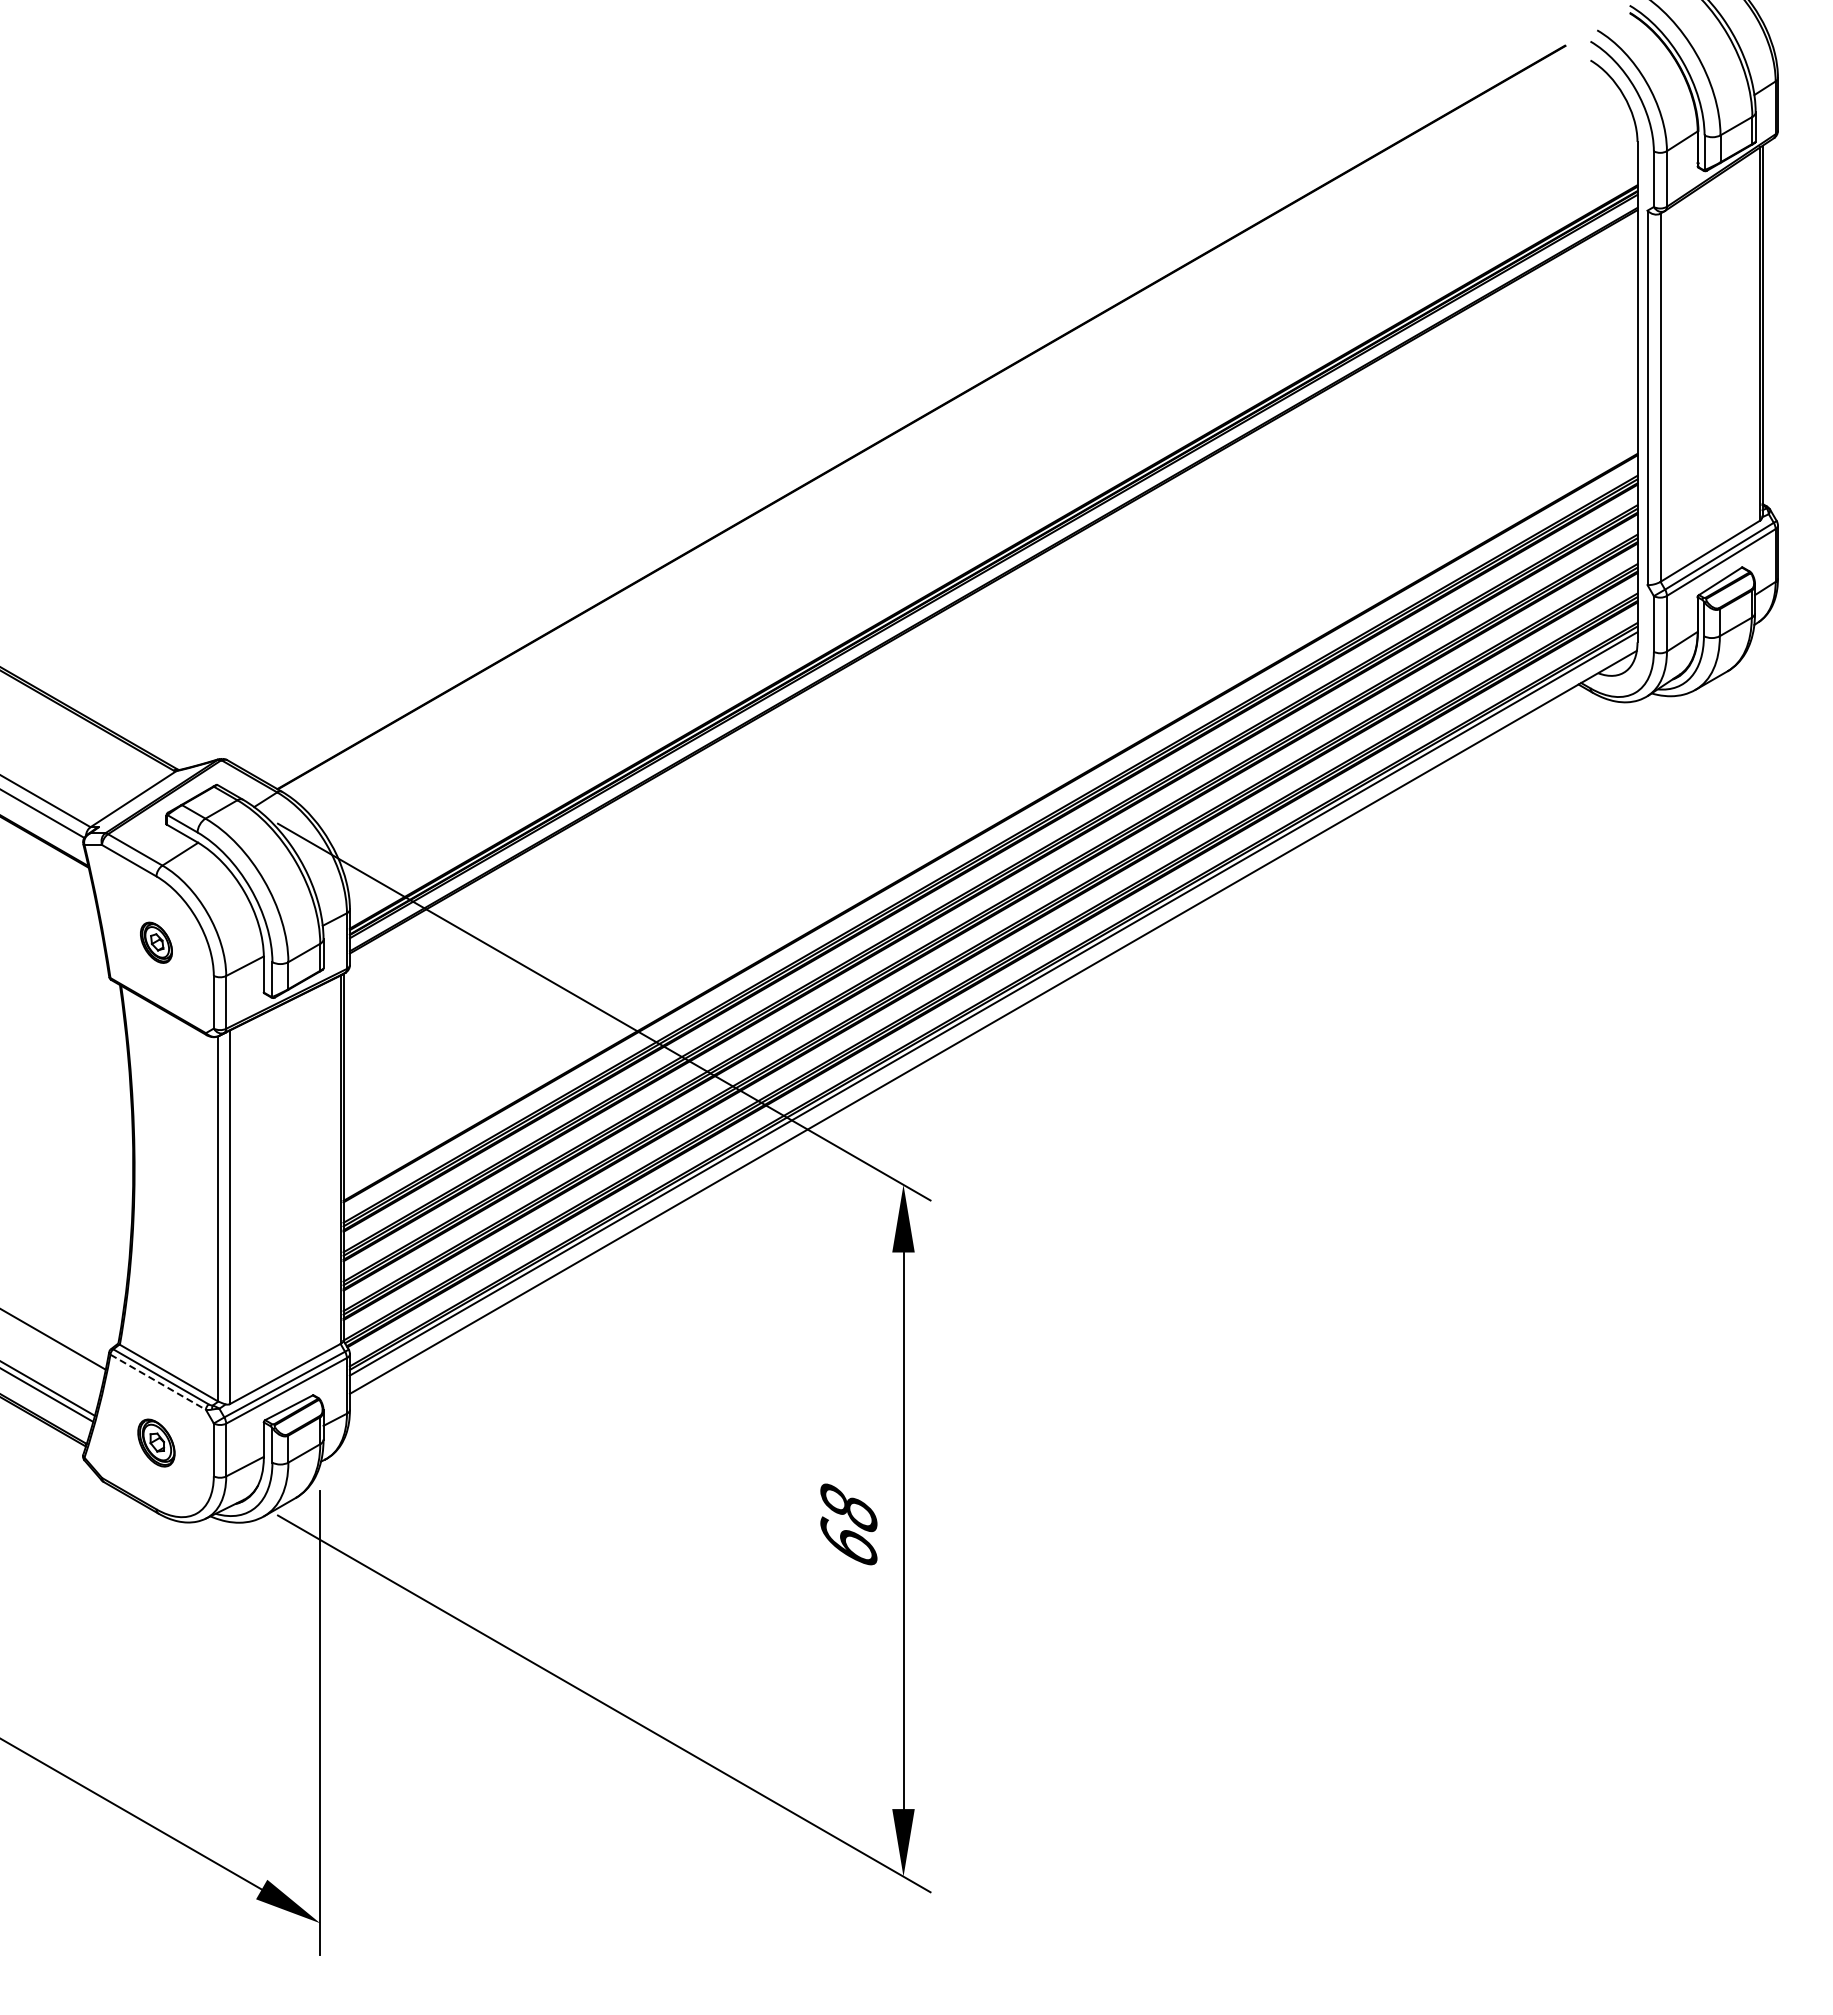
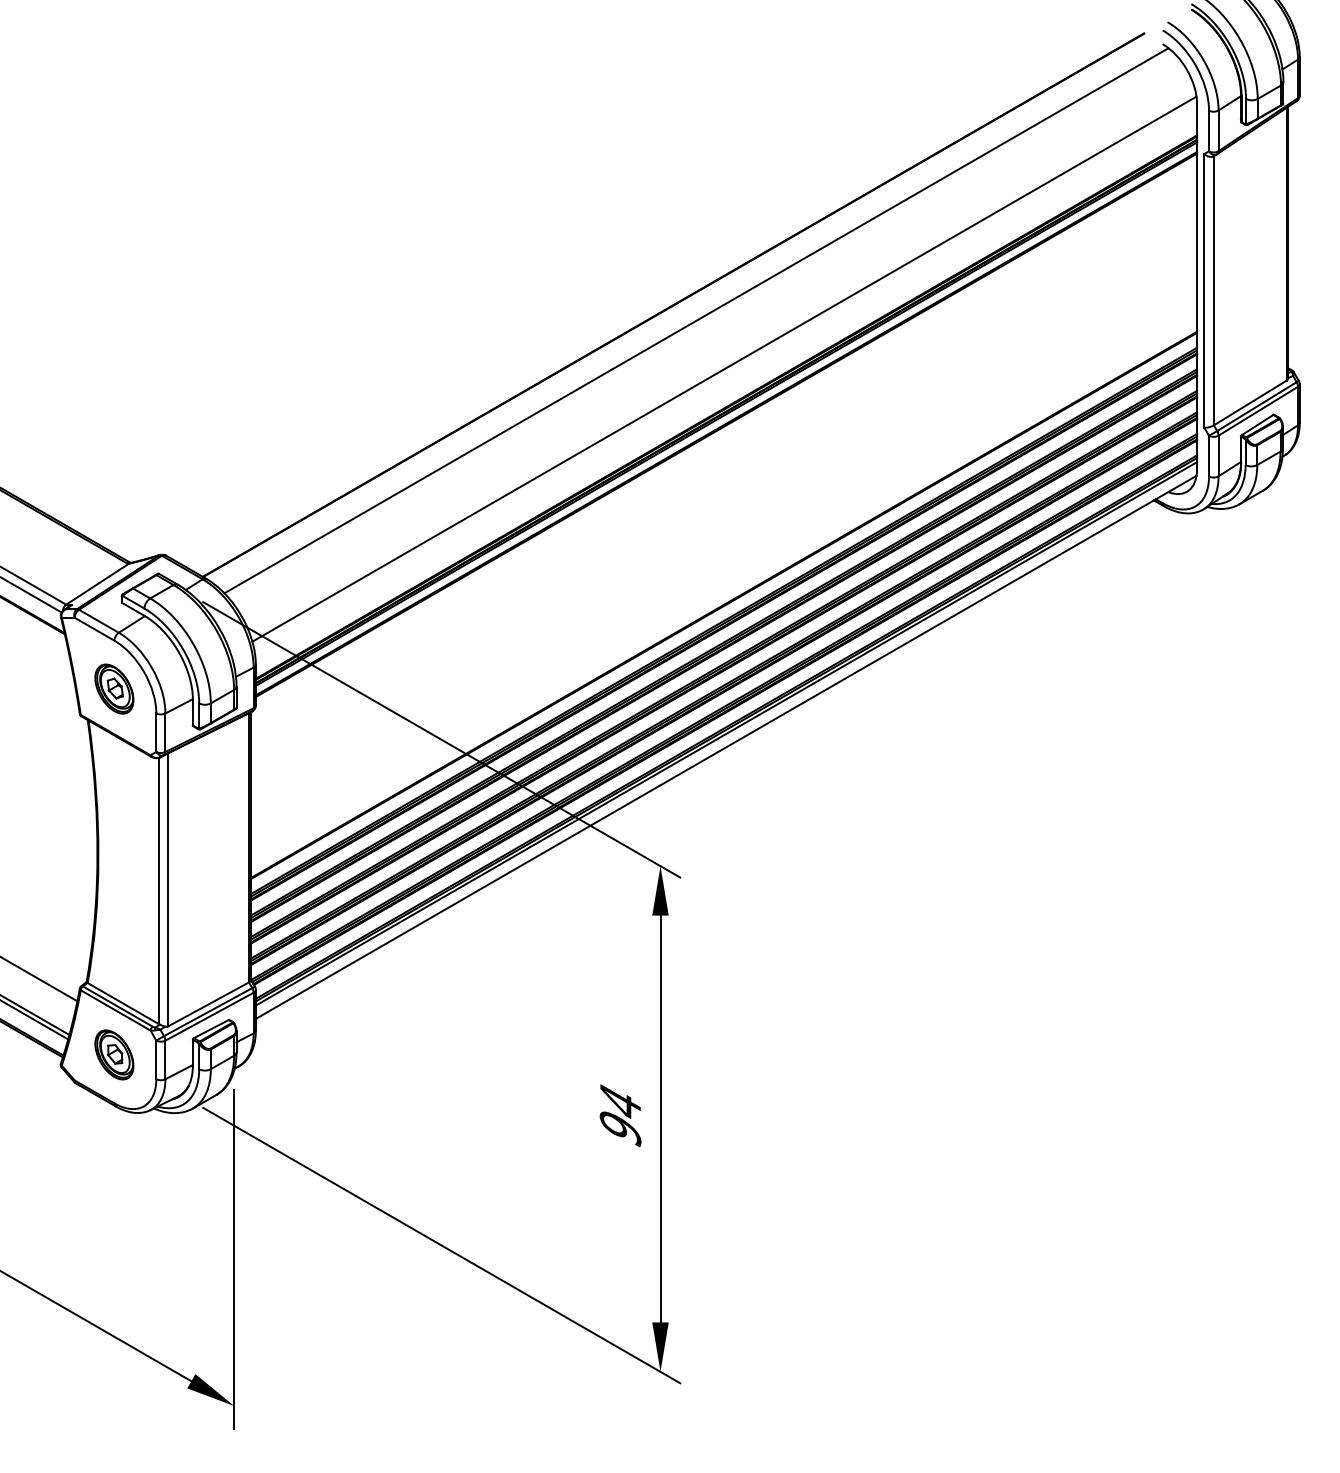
line: (952, 438) -> (696, 320), added
line: (990, 504) -> (724, 368), added
part: (156, 942) -> (114, 688), size x1.67
line: (158, 1382) -> (115, 1010), dashed -> solid
part: (156, 1442) -> (114, 1054), size x1.43
text: (848, 1526) -> (620, 1115), 68 -> 94

